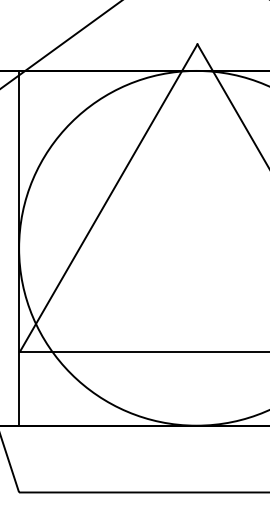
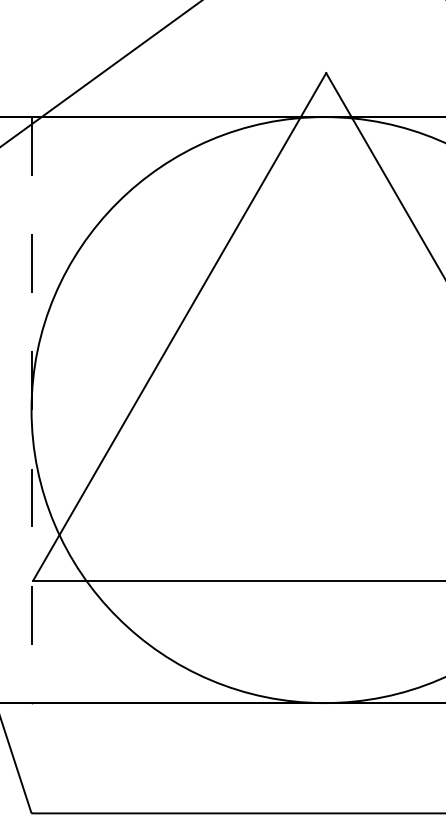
line: (19, 248) -> (32, 410), solid -> dashed

